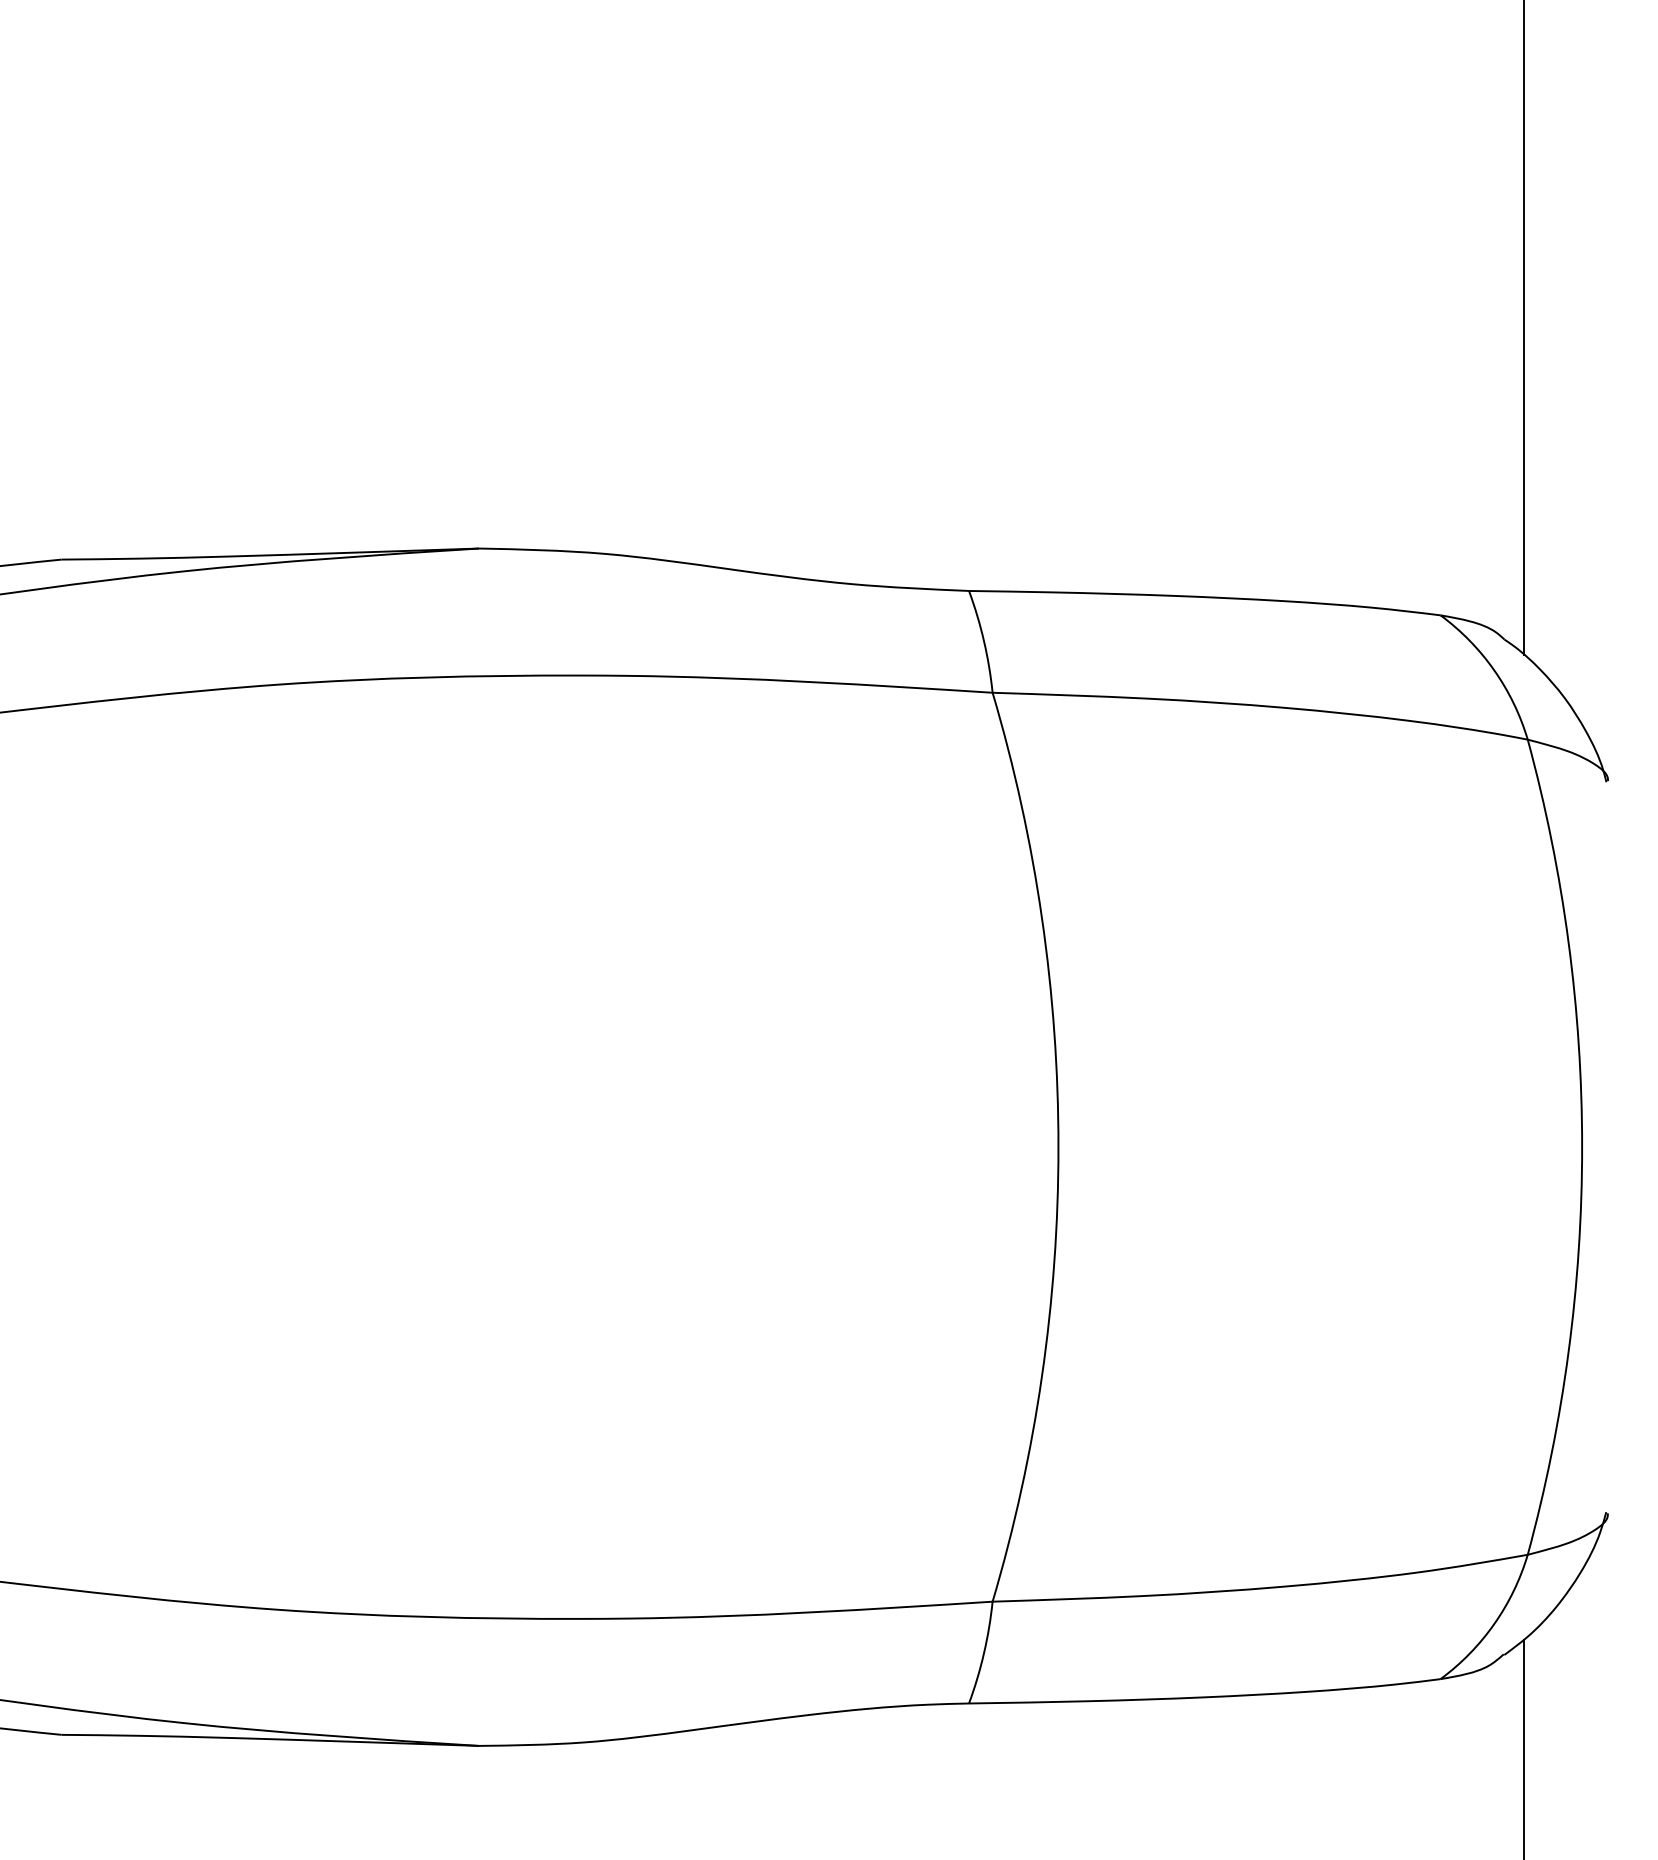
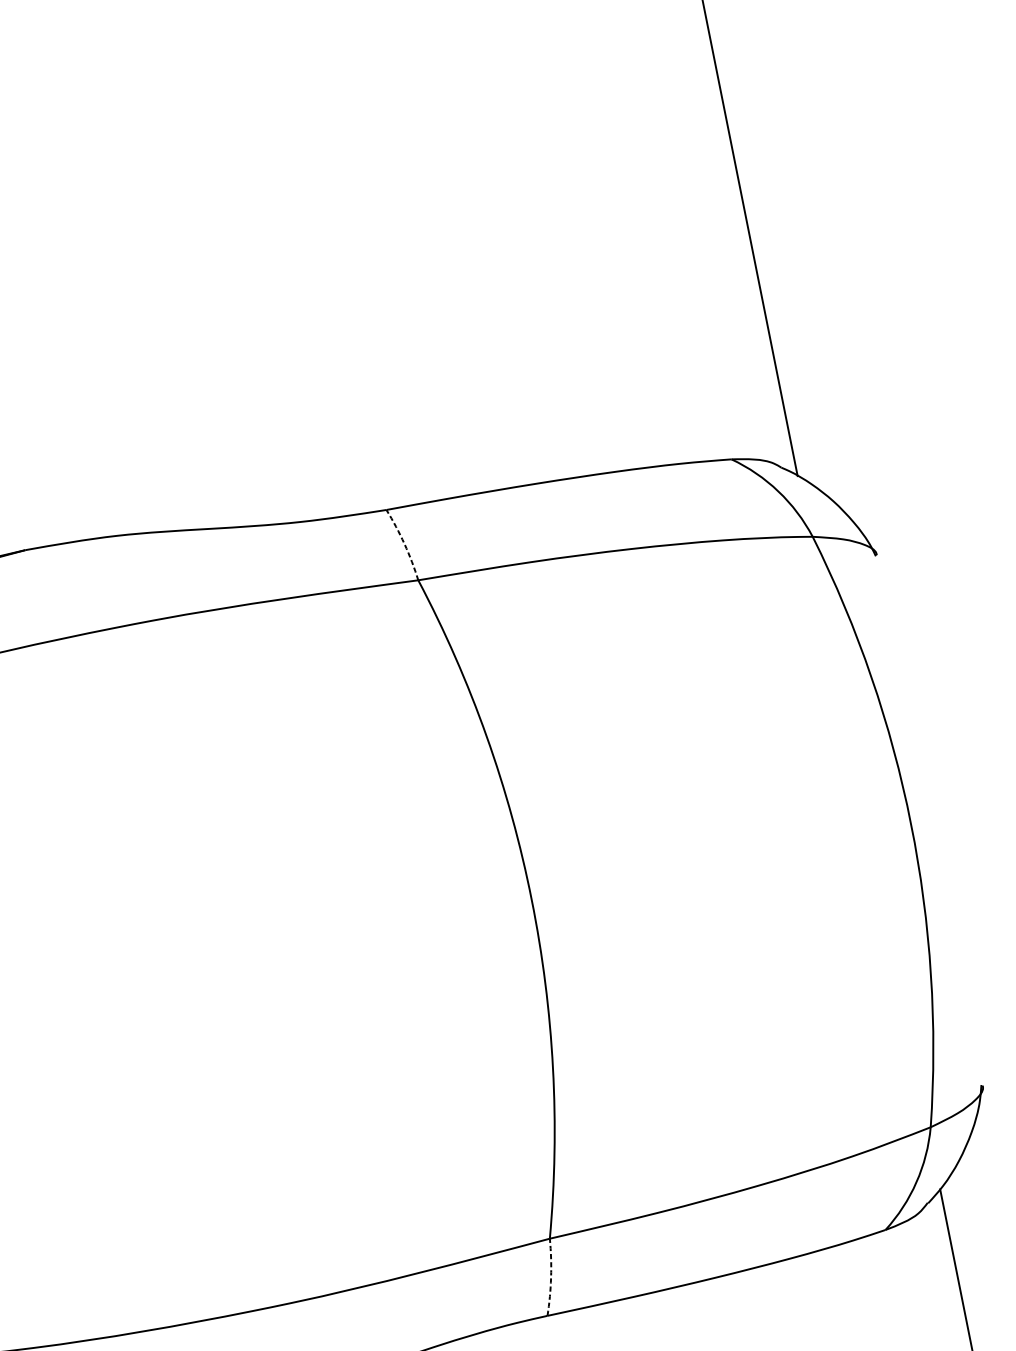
arc: (984, 641) -> (404, 544), solid -> dashed
arc: (984, 1653) -> (551, 1277), solid -> dashed

